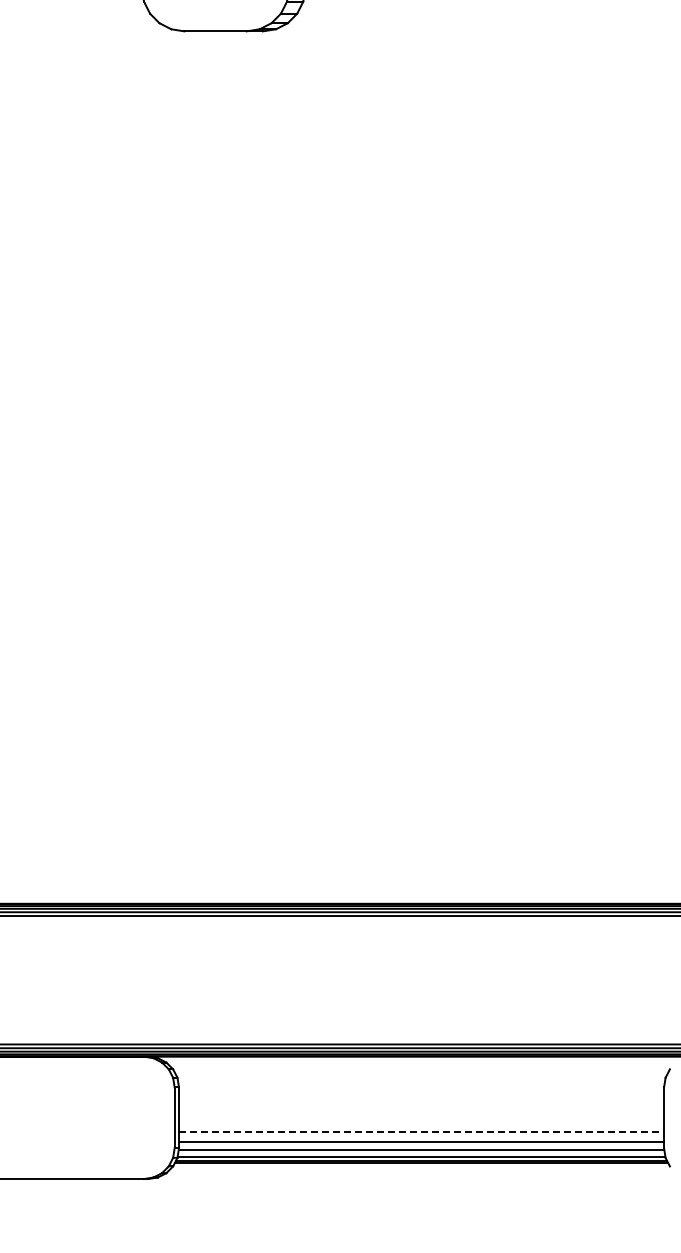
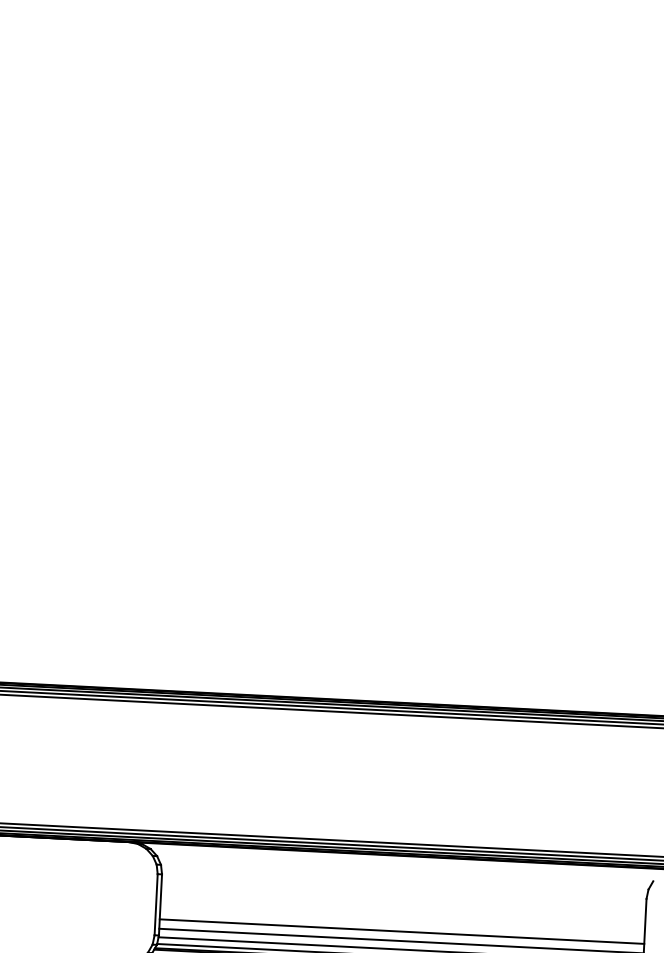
line: (421, 1132) -> (401, 931), dashed -> solid

